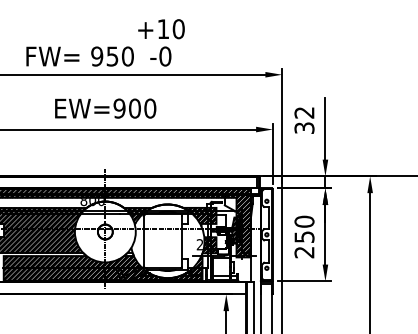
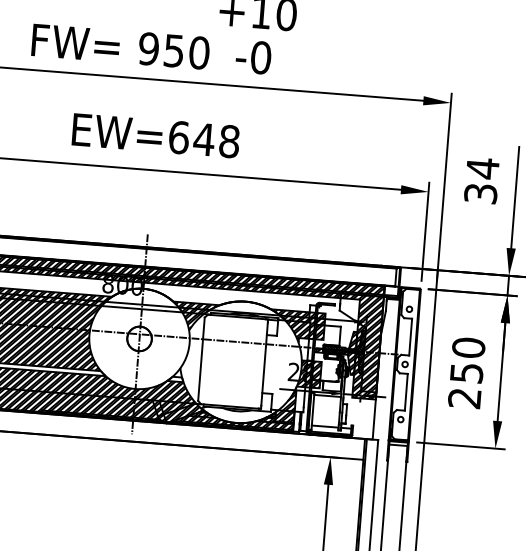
text: (134, 108) -> (203, 139), EW=900 -> EW=648
text: (304, 112) -> (482, 167), 32 -> 34

